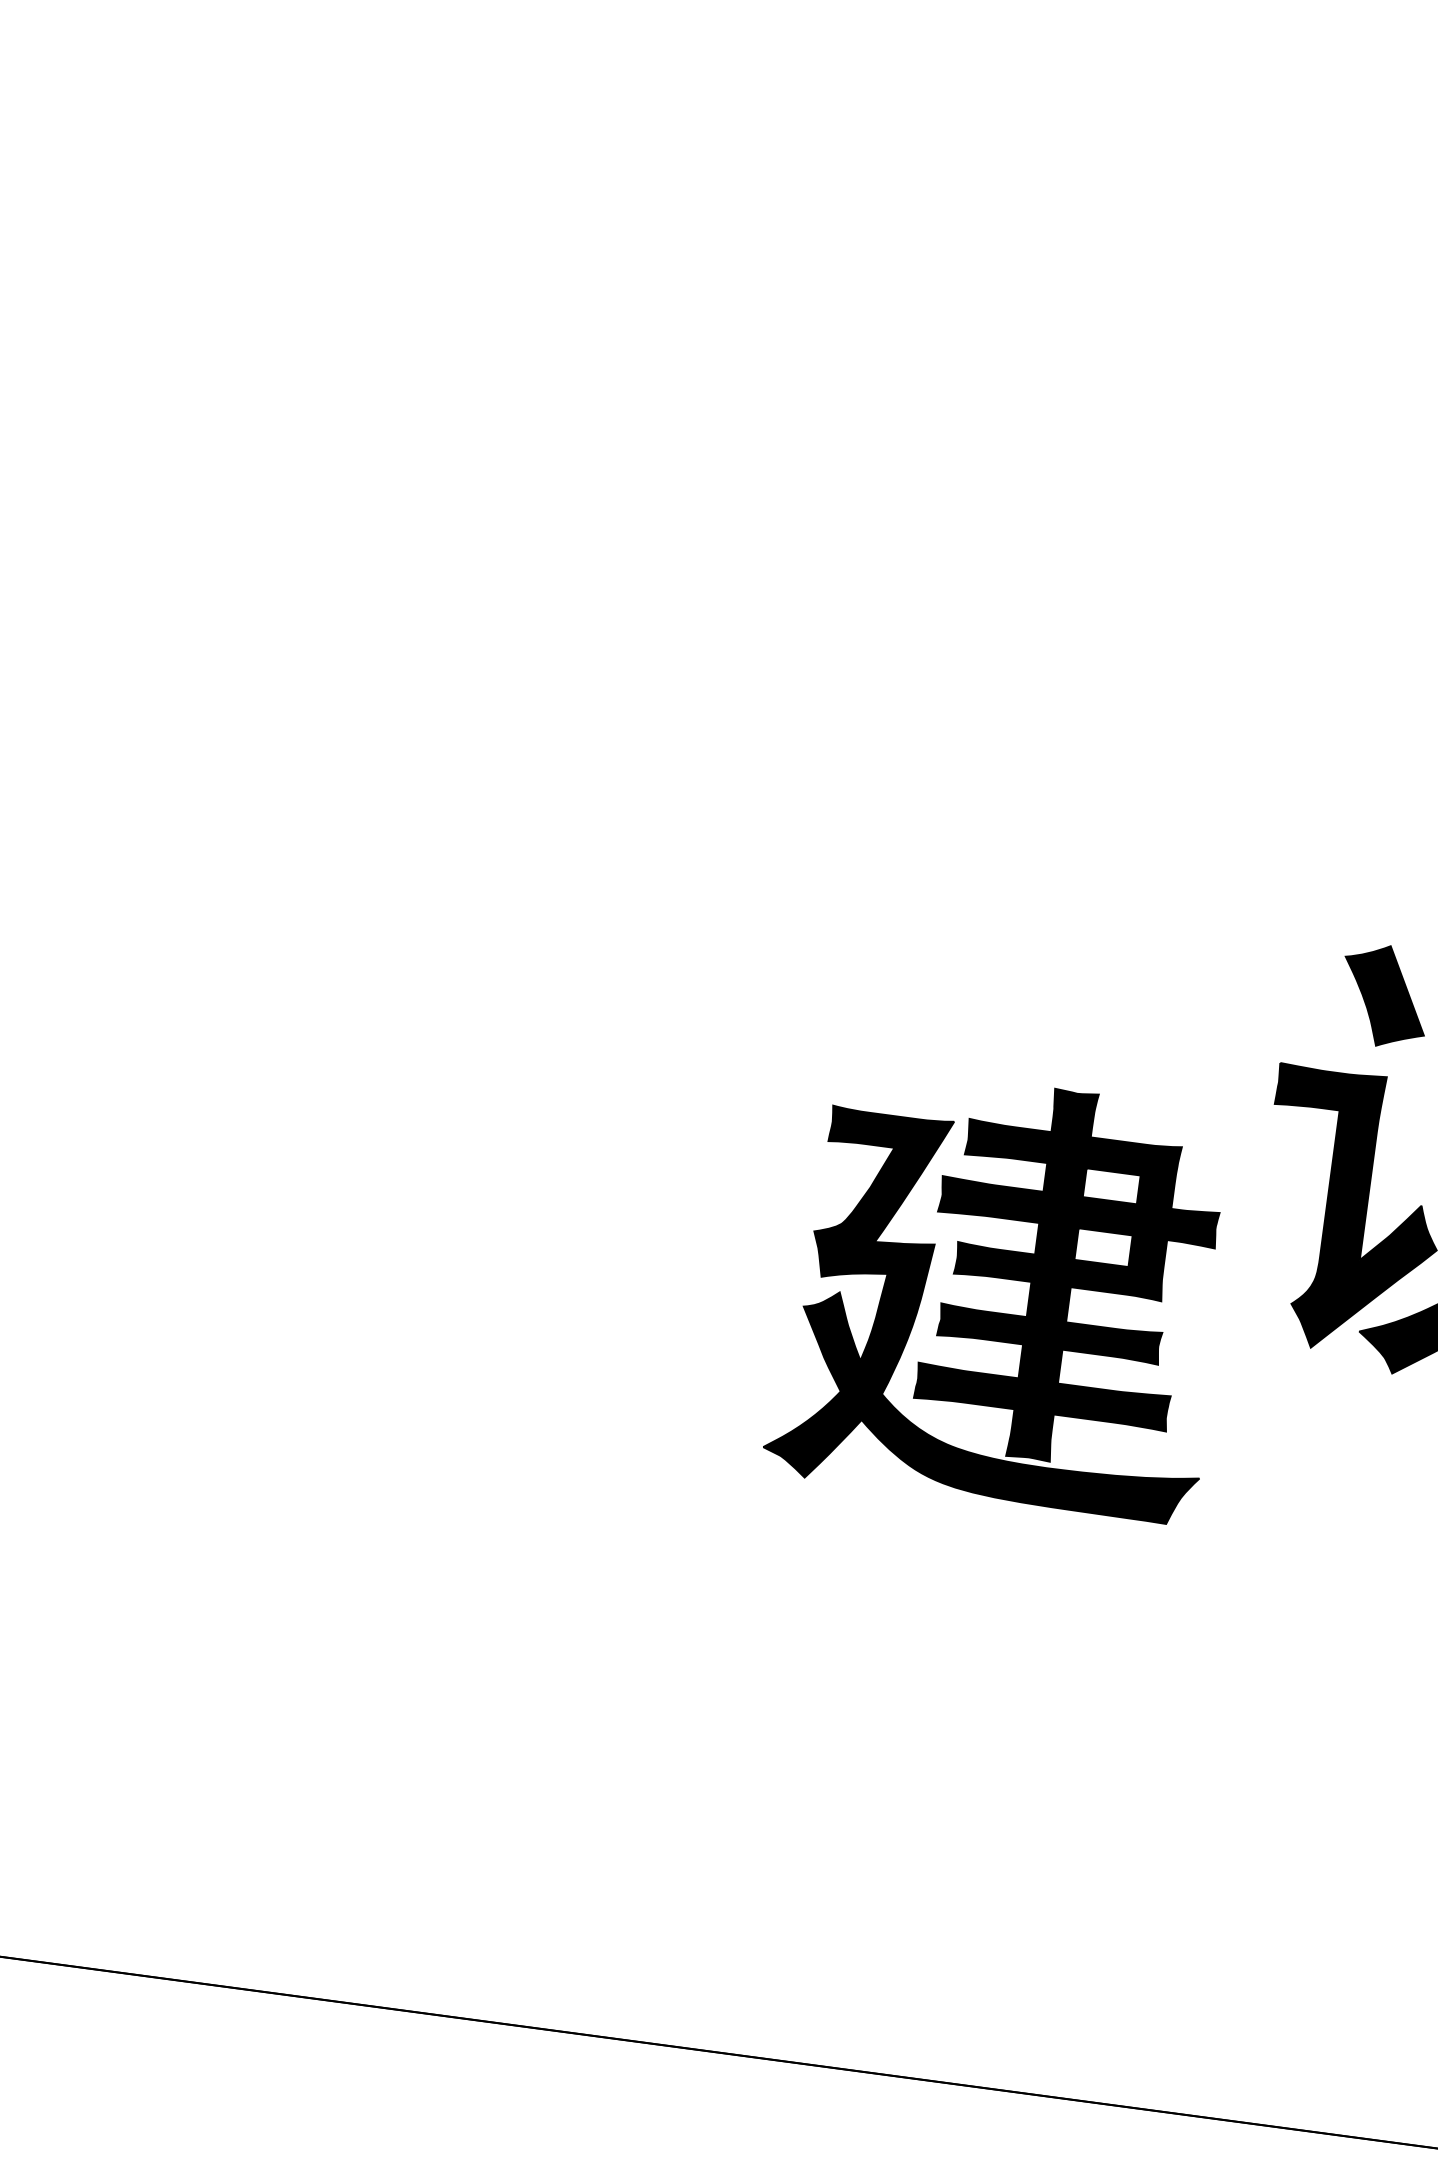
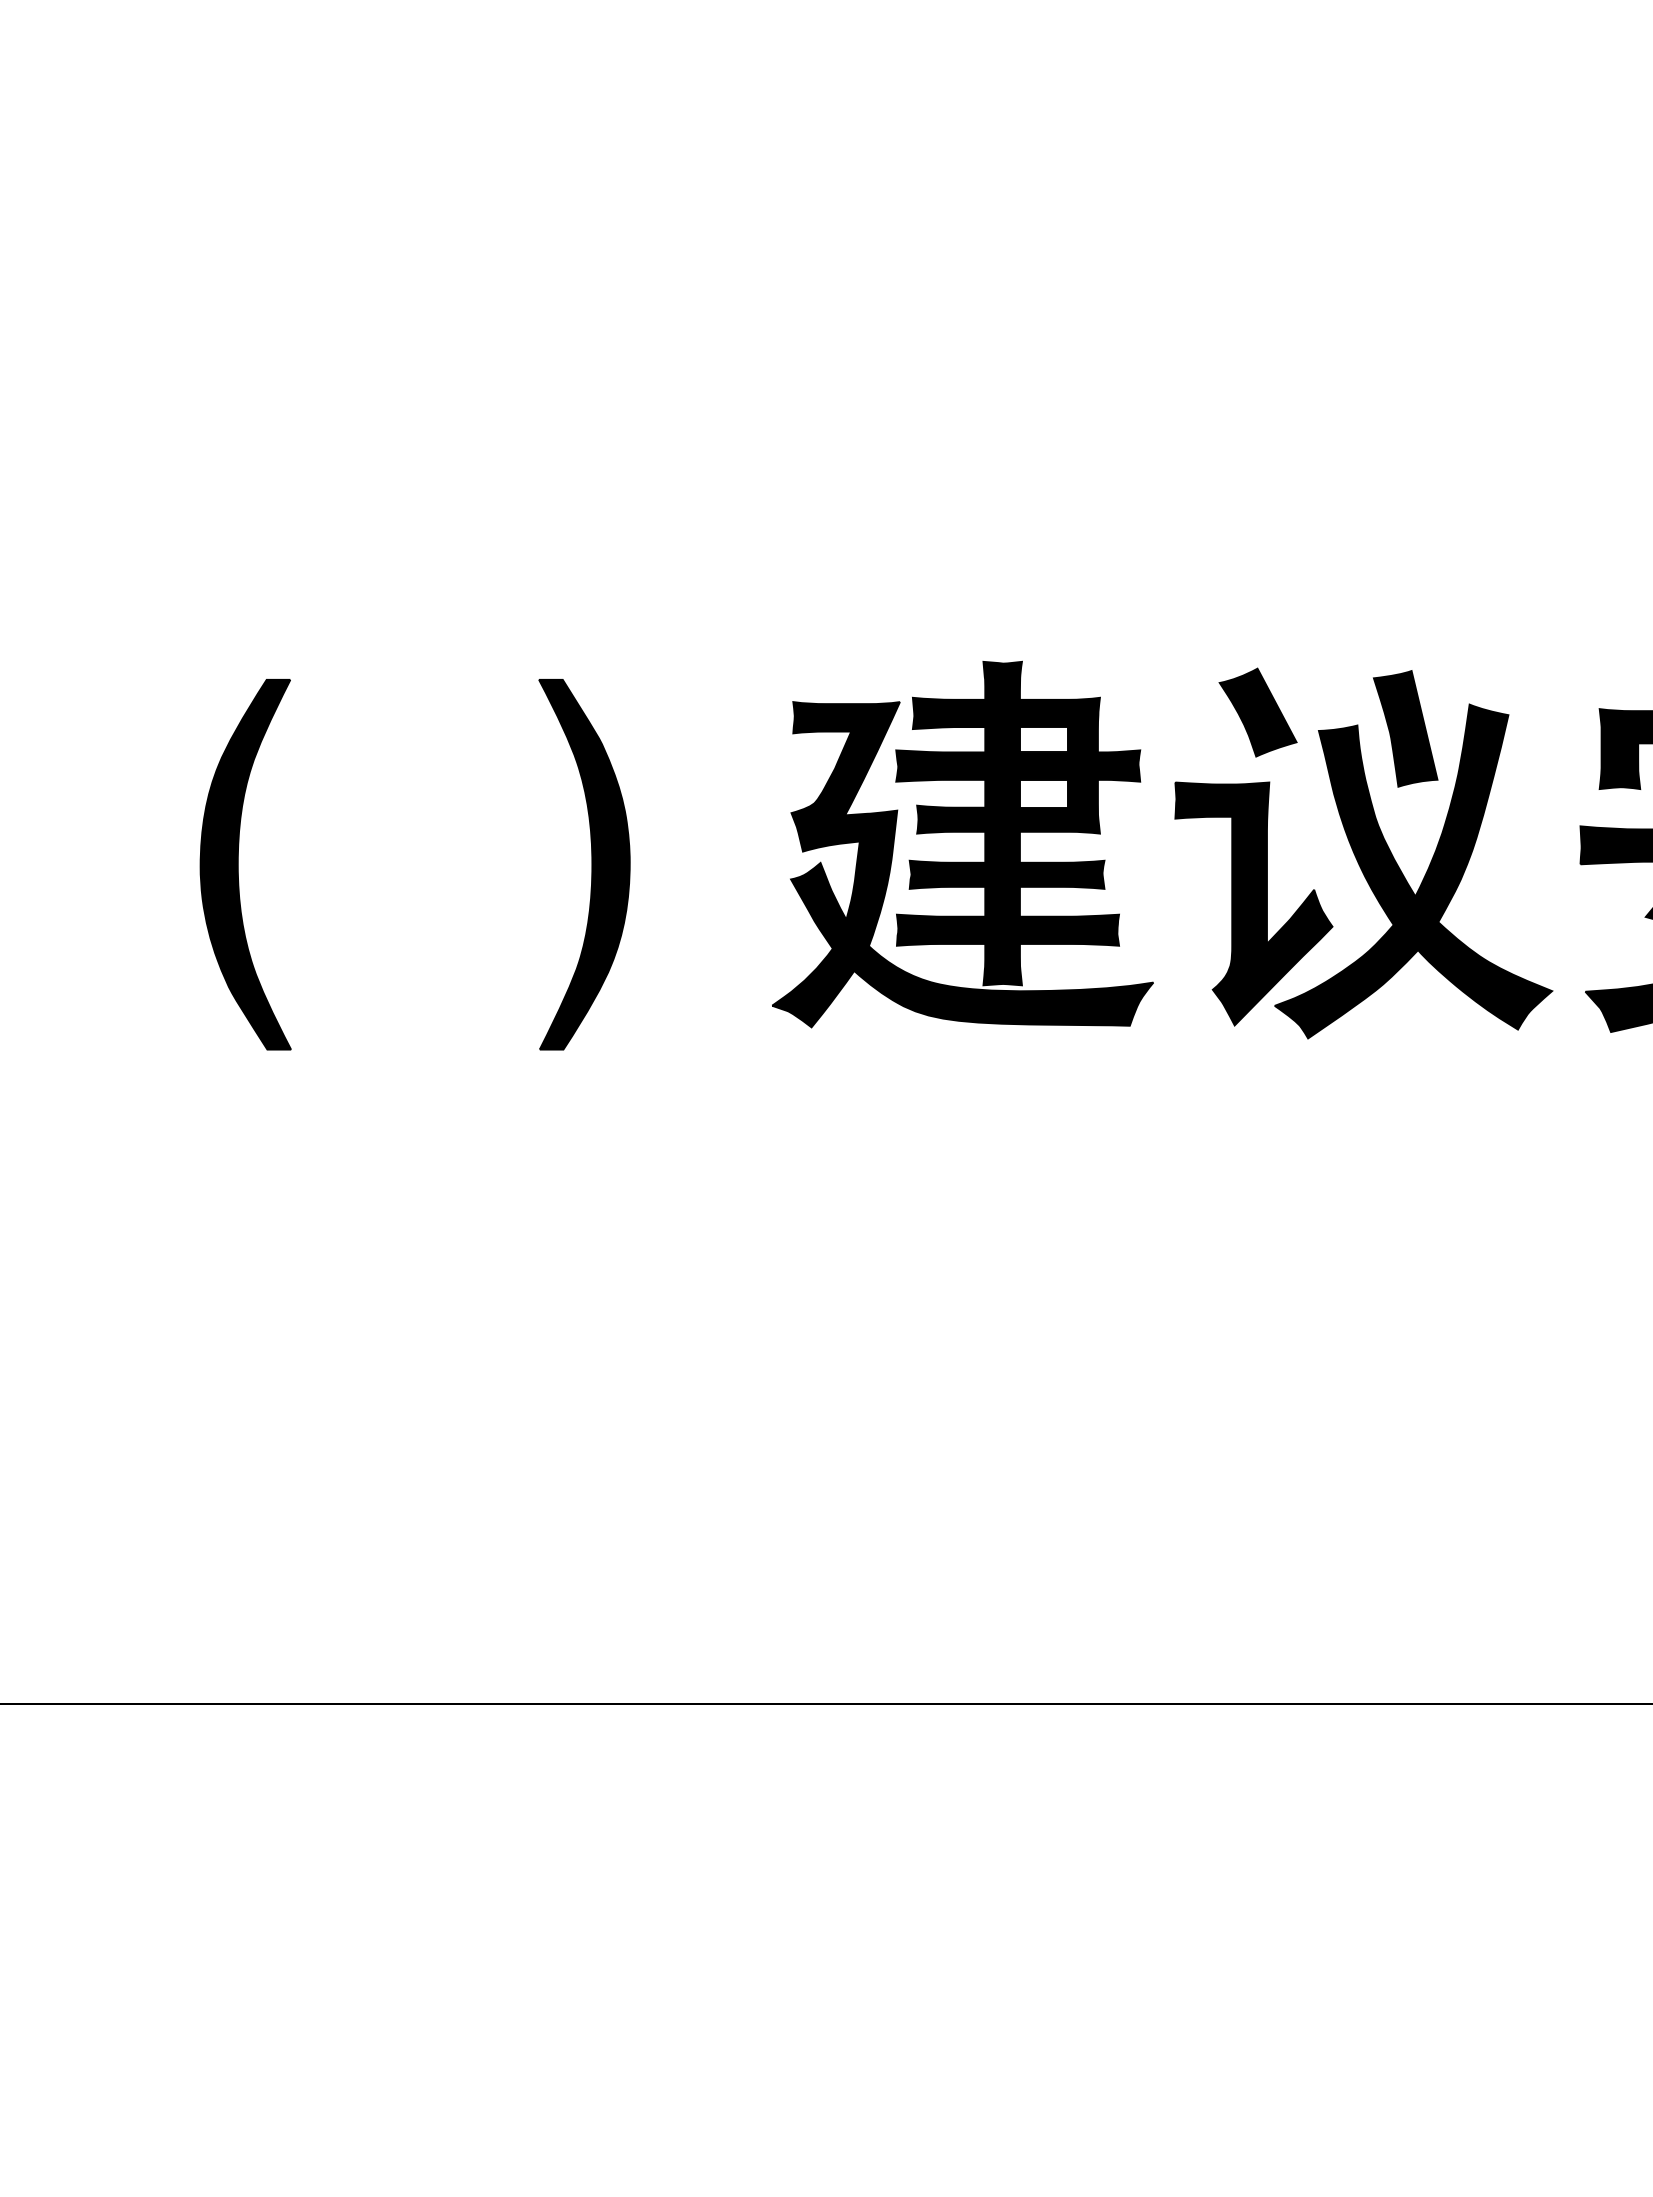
part: (204, 1014) -> (238, 864), added
part: (605, 1067) -> (591, 864), added
part: (1005, 1279) -> (962, 832), moved

